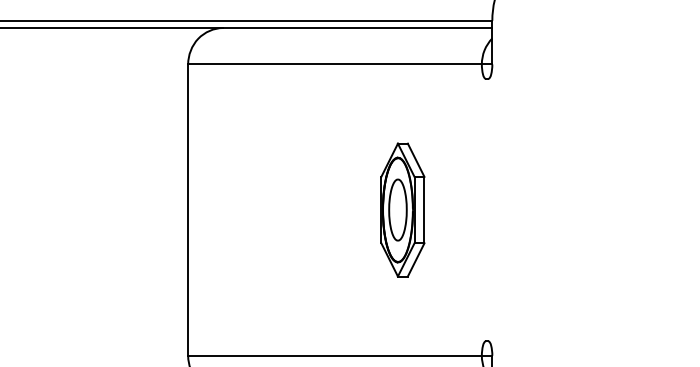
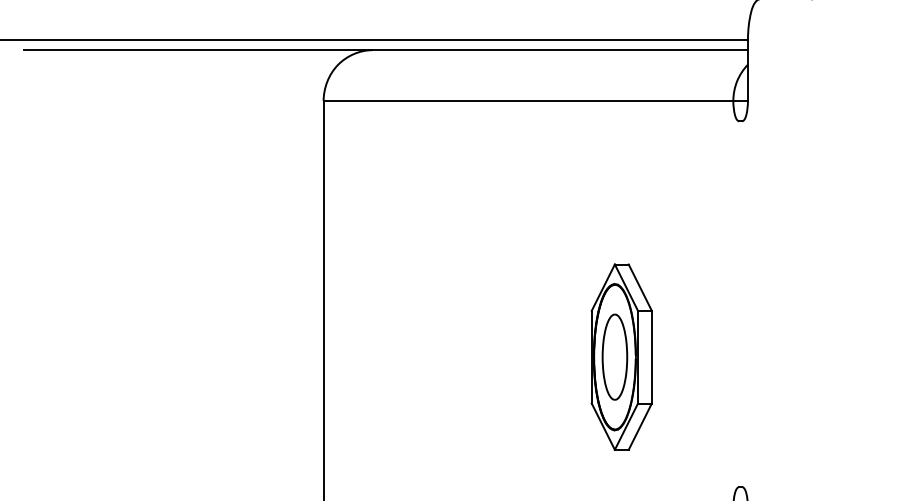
part: (402, 209) -> (621, 356), moved

